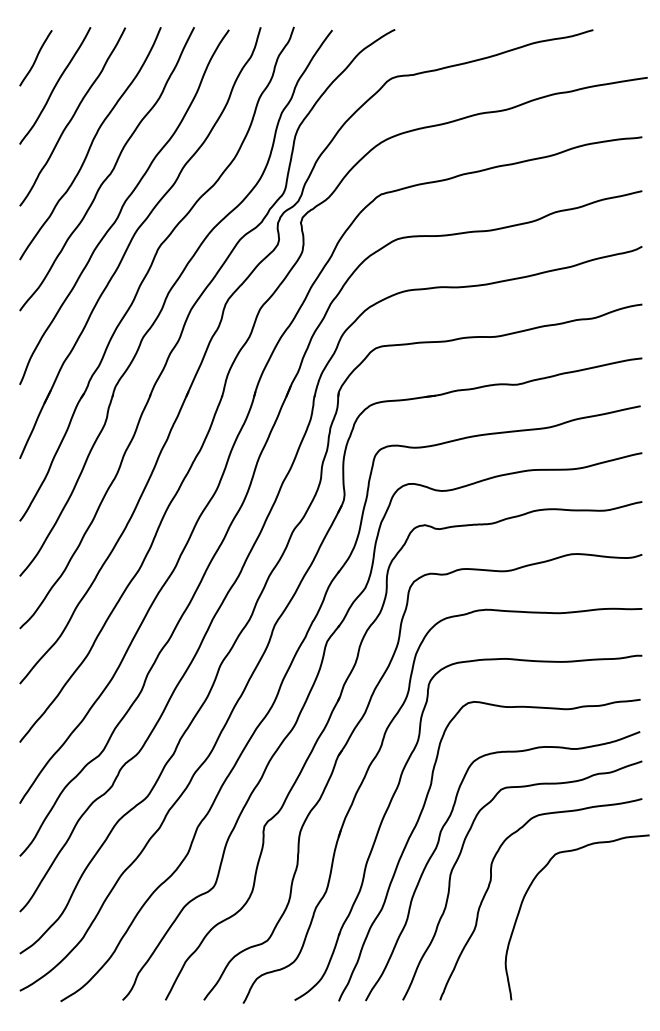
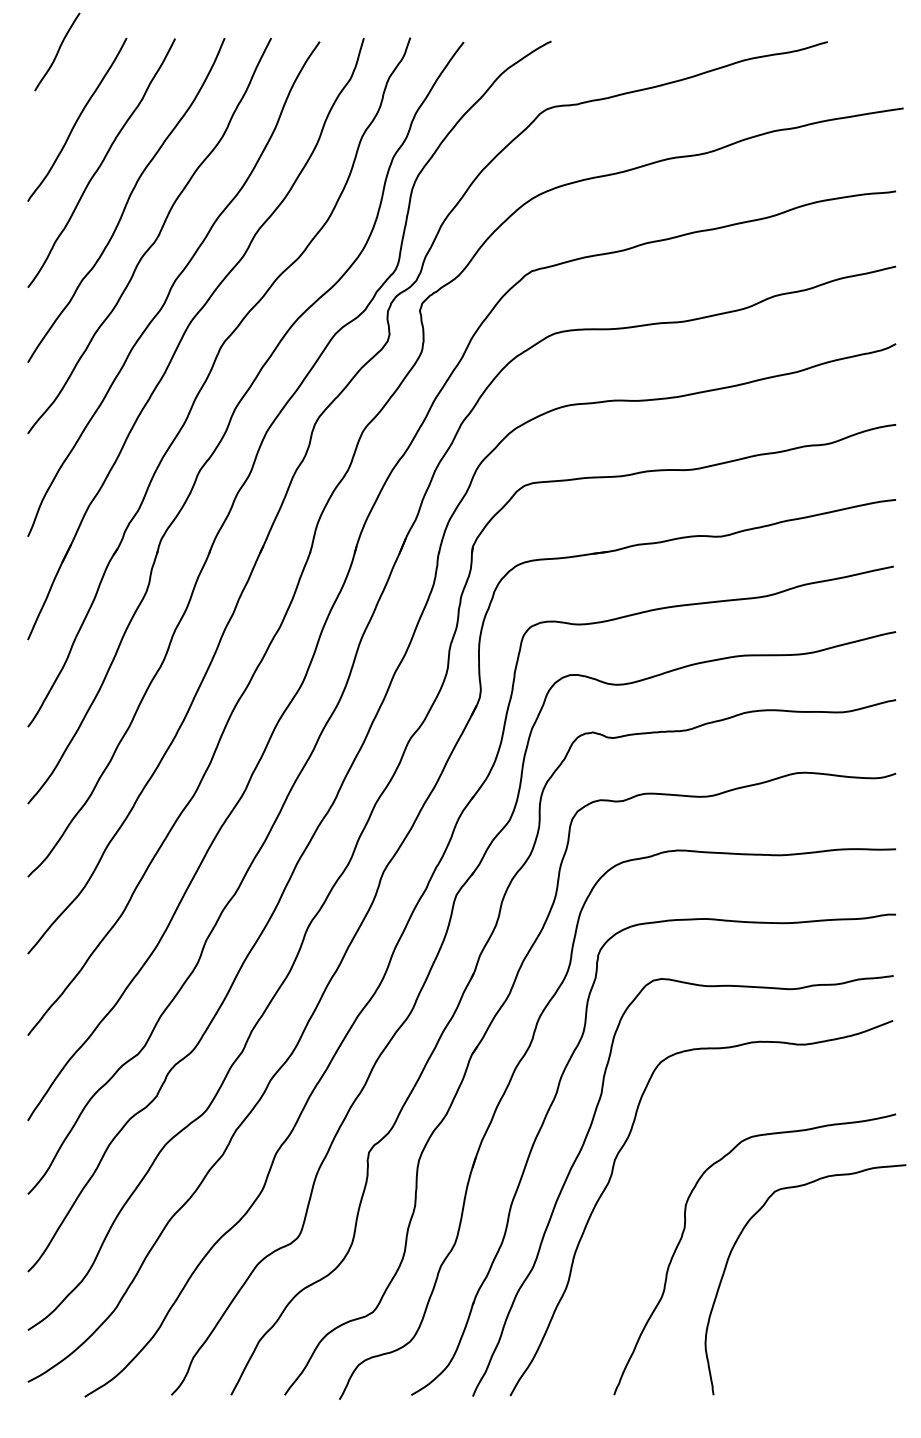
curve: (35, 58) -> (56, 52), moved
curve: (461, 853) -> (643, 1190), removed

